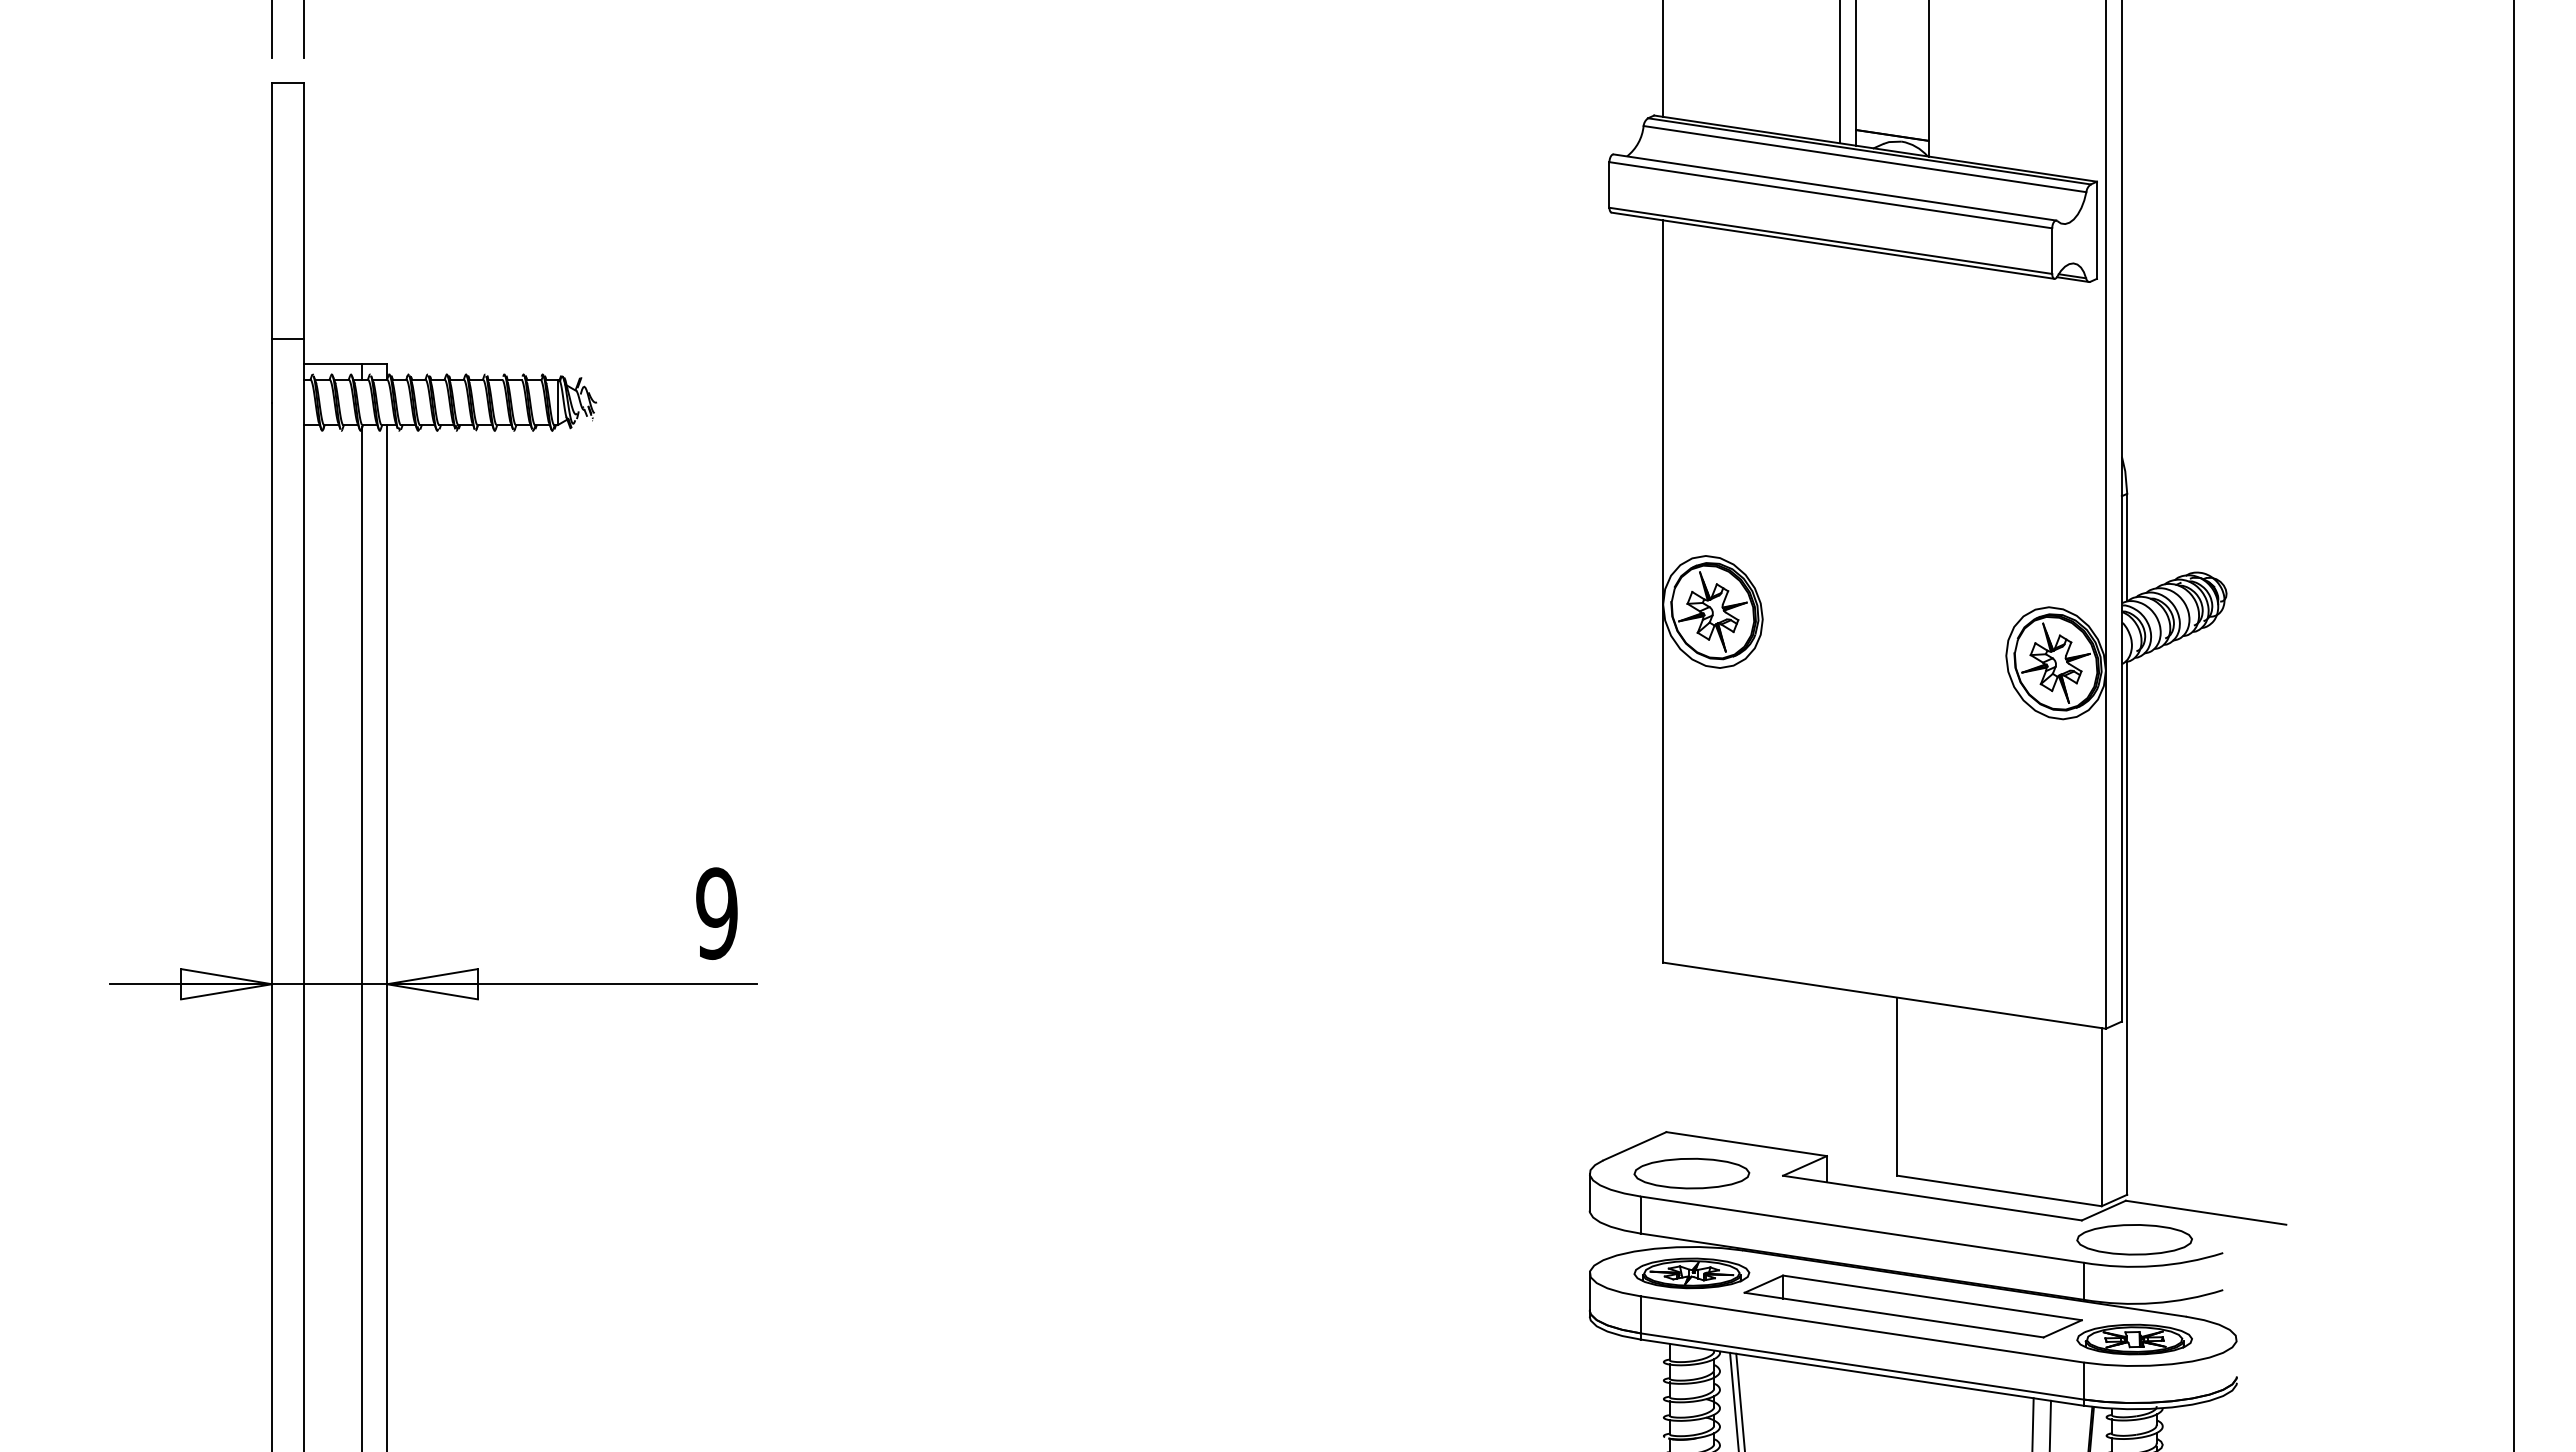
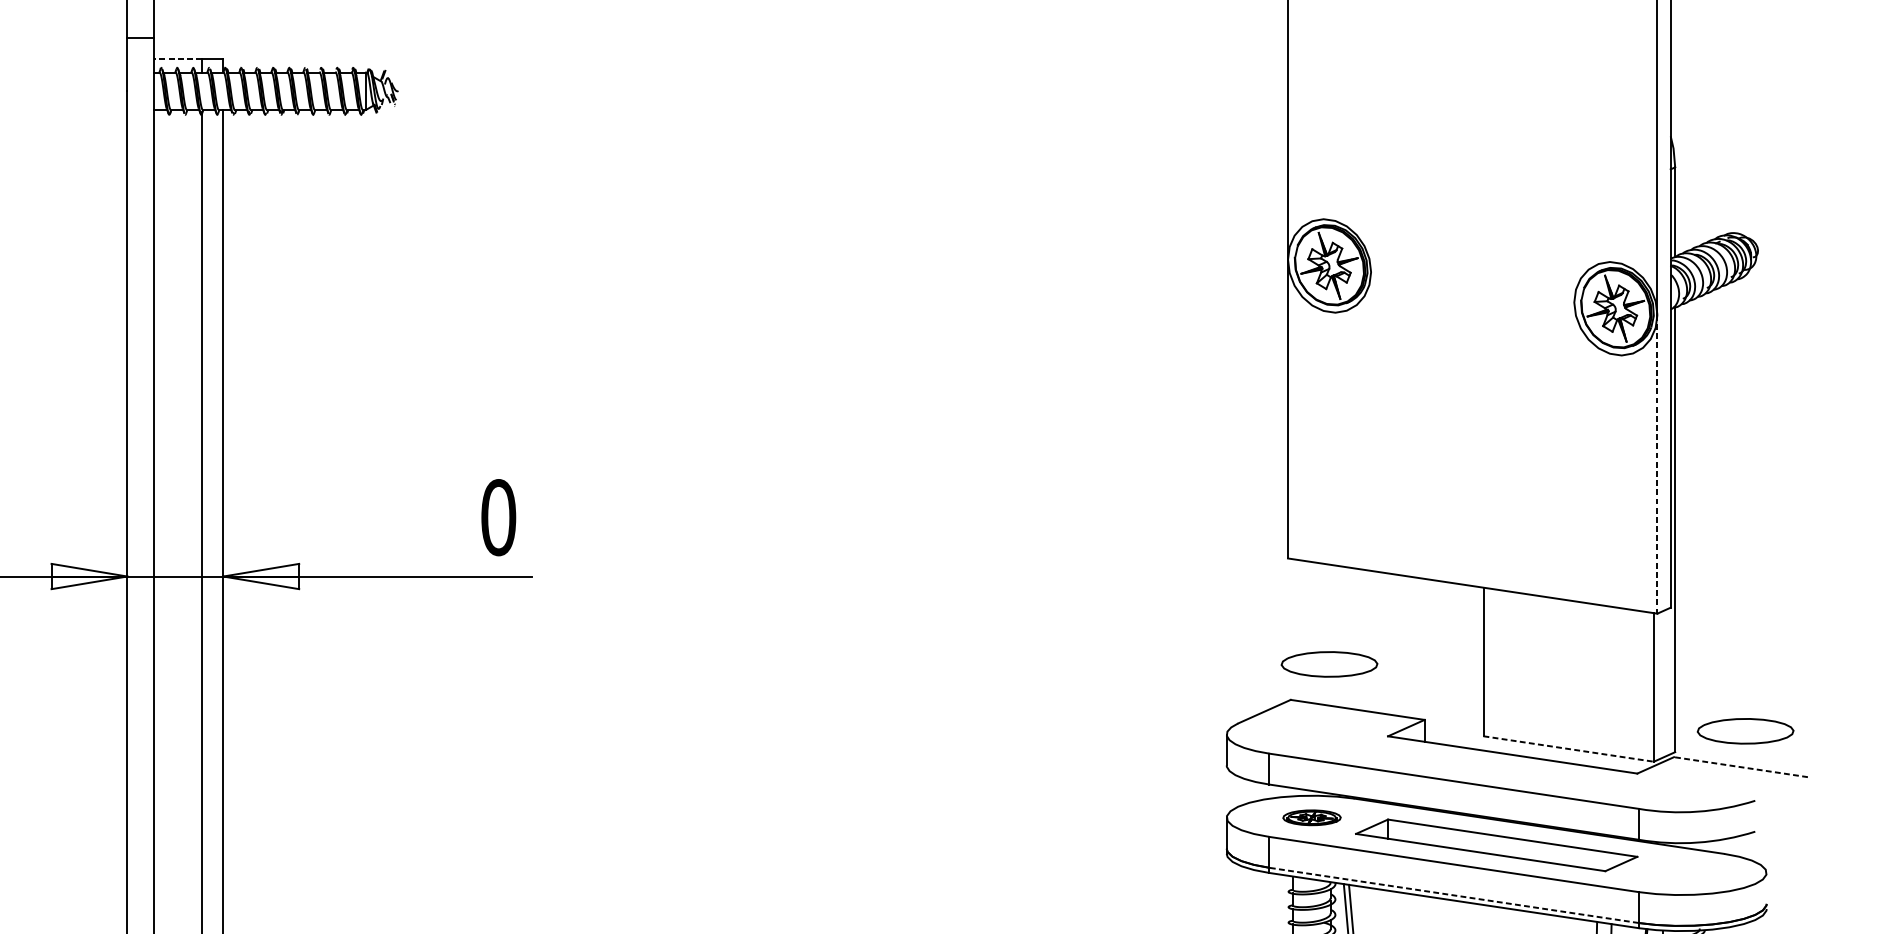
line: (332, 364) -> (177, 59), solid -> dashed
line: (2105, 850) -> (1657, 464), solid -> dashed
text: (716, 913) -> (498, 517), 9 -> 0
part: (1691, 1173) -> (1329, 664), moved
line: (2000, 1191) -> (1569, 749), solid -> dashed
line: (2205, 1212) -> (1740, 766), solid -> dashed
part: (2134, 1239) -> (1745, 731), moved
part: (1691, 1273) -> (1311, 817), size x0.6
part: (2134, 1339) -> (1681, 872), removed
line: (1862, 1366) -> (1454, 895), solid -> dashed

